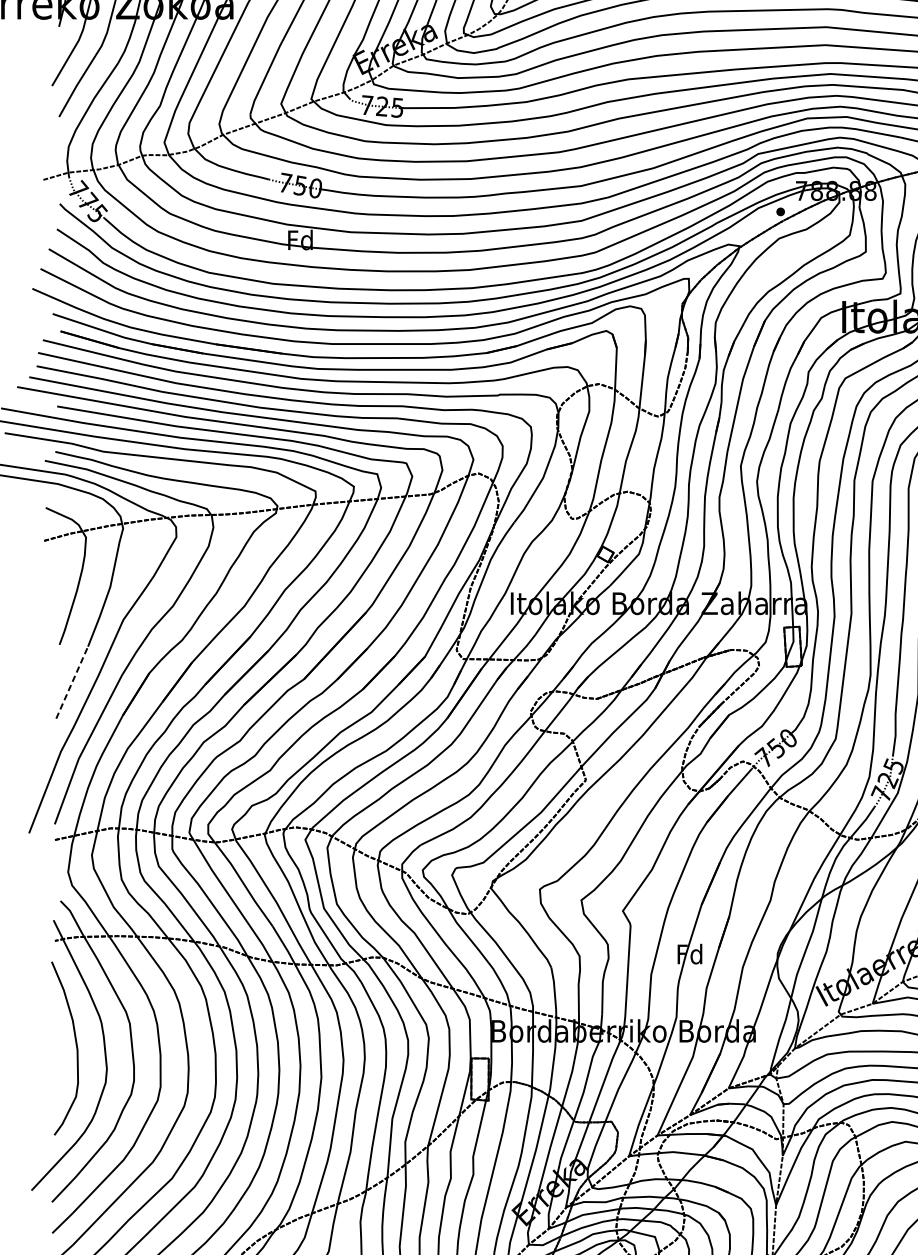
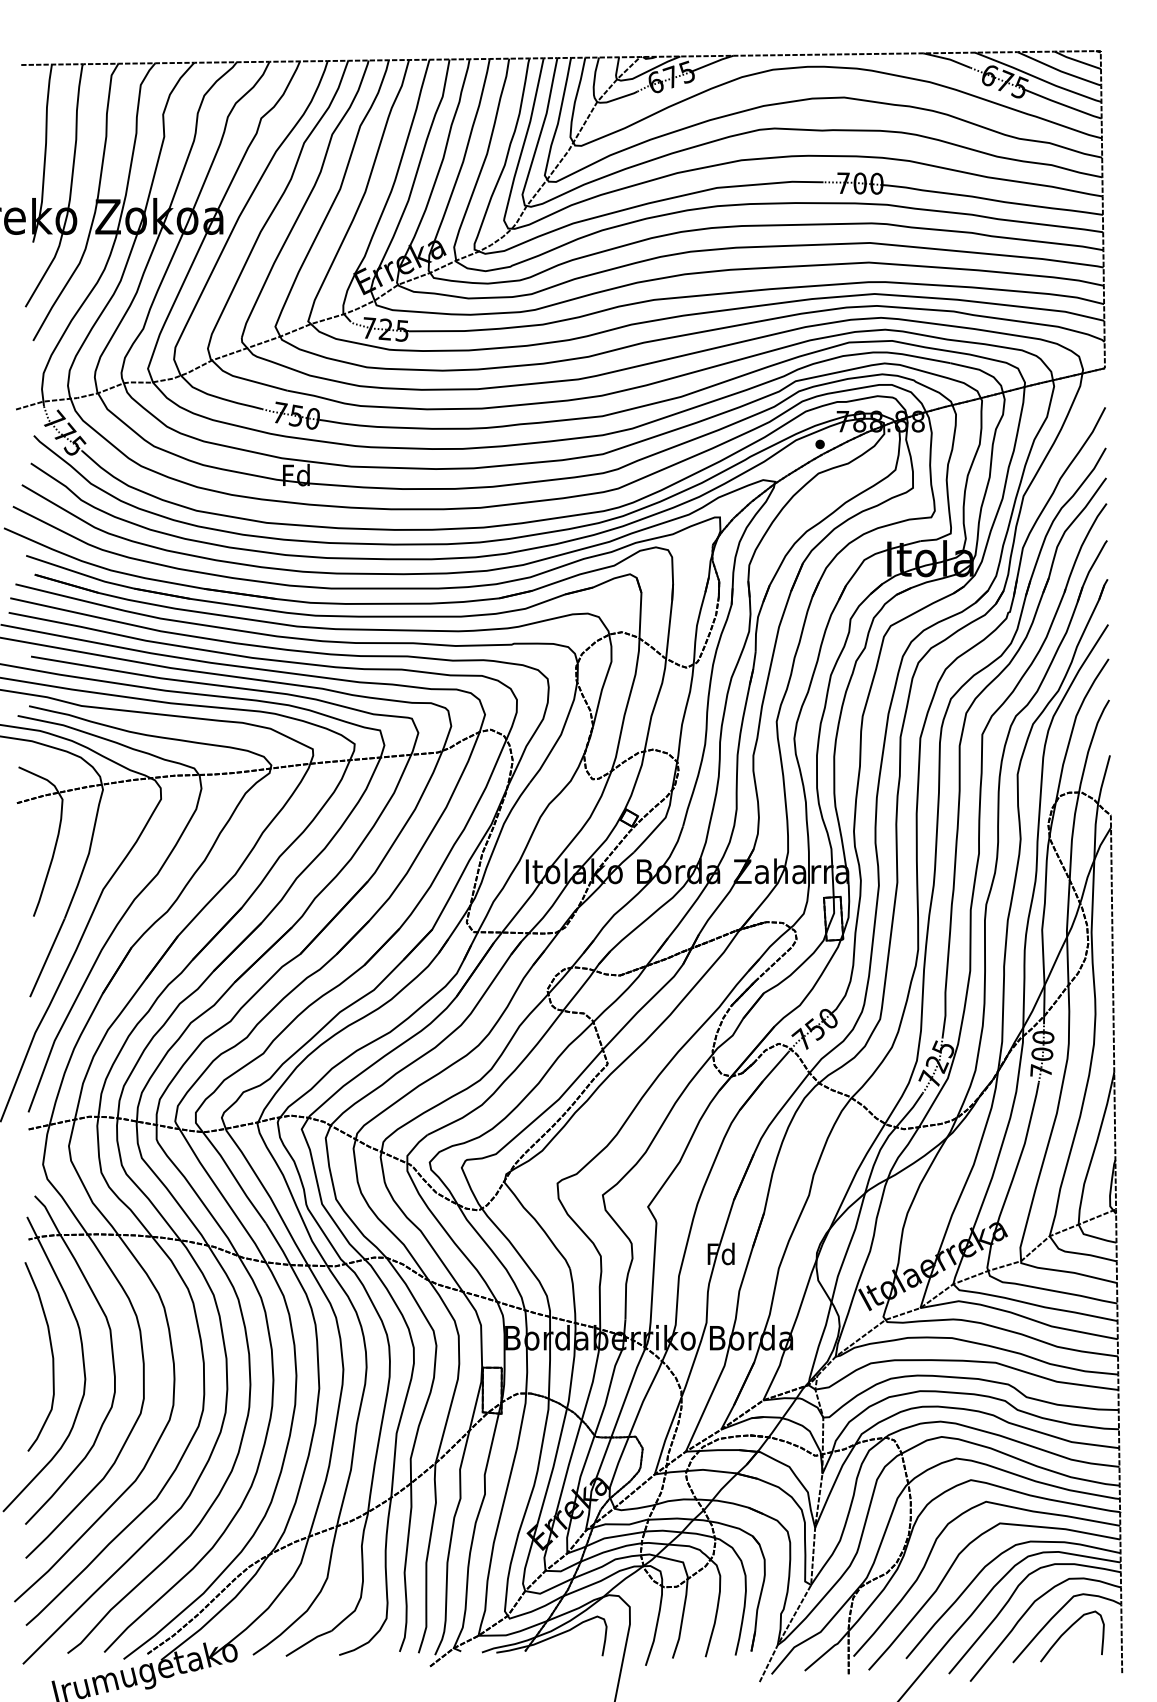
line: (72, 682) -> (47, 957), dashed -> solid

